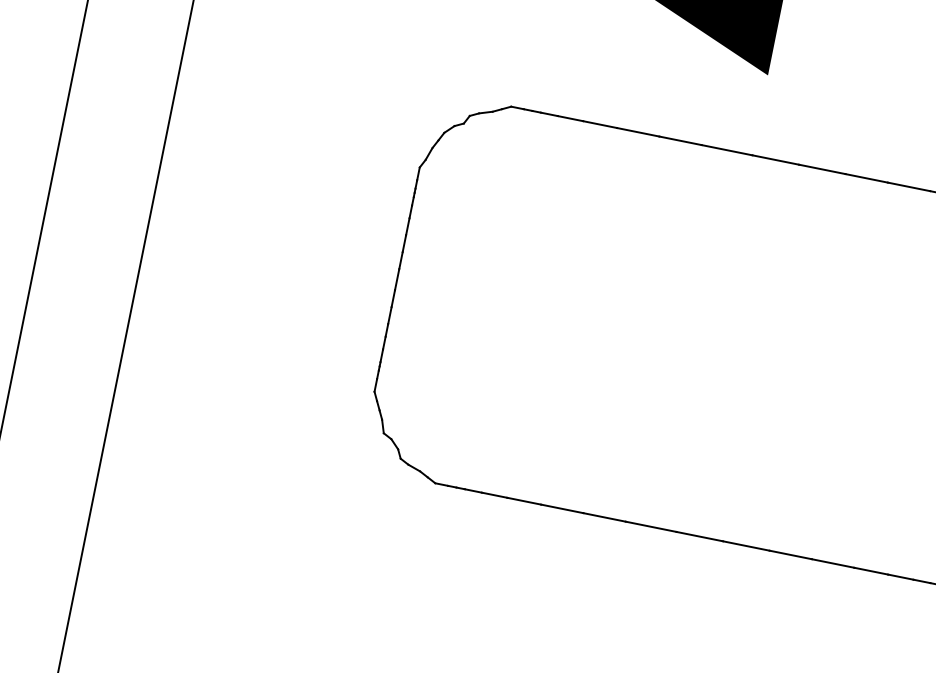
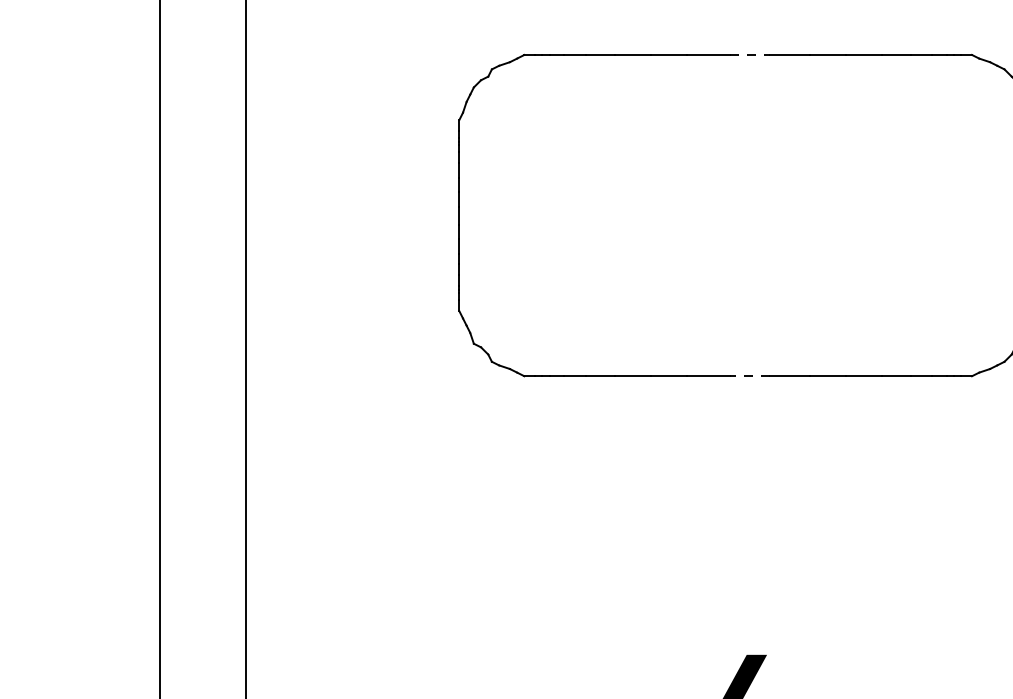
line: (776, 159) -> (750, 54), solid -> dashed
line: (700, 537) -> (750, 376), solid -> dashed

